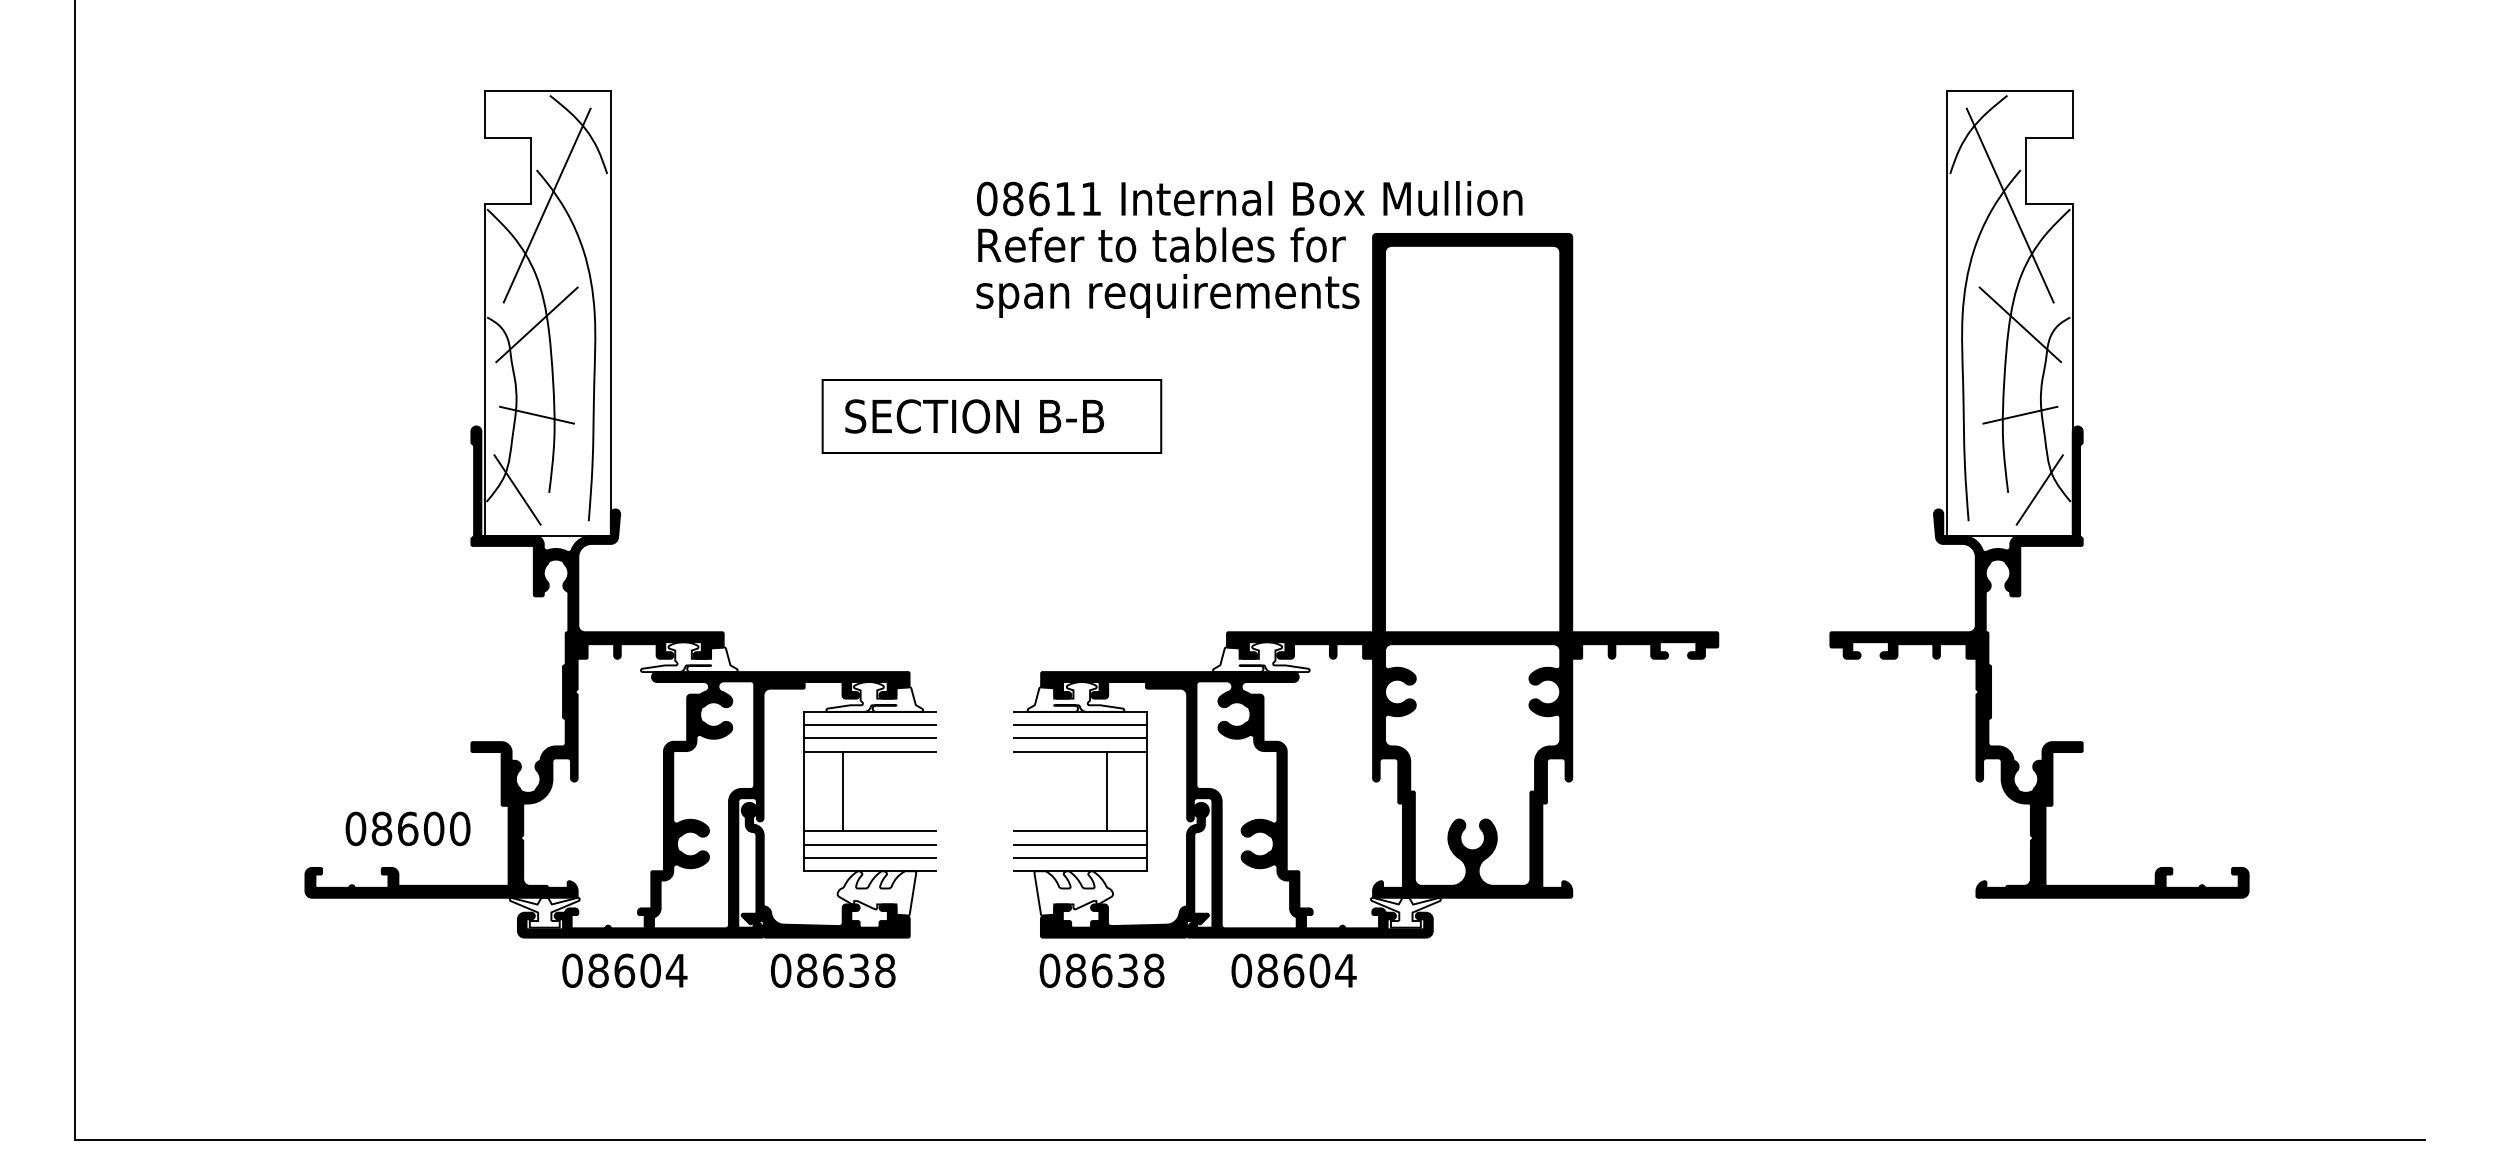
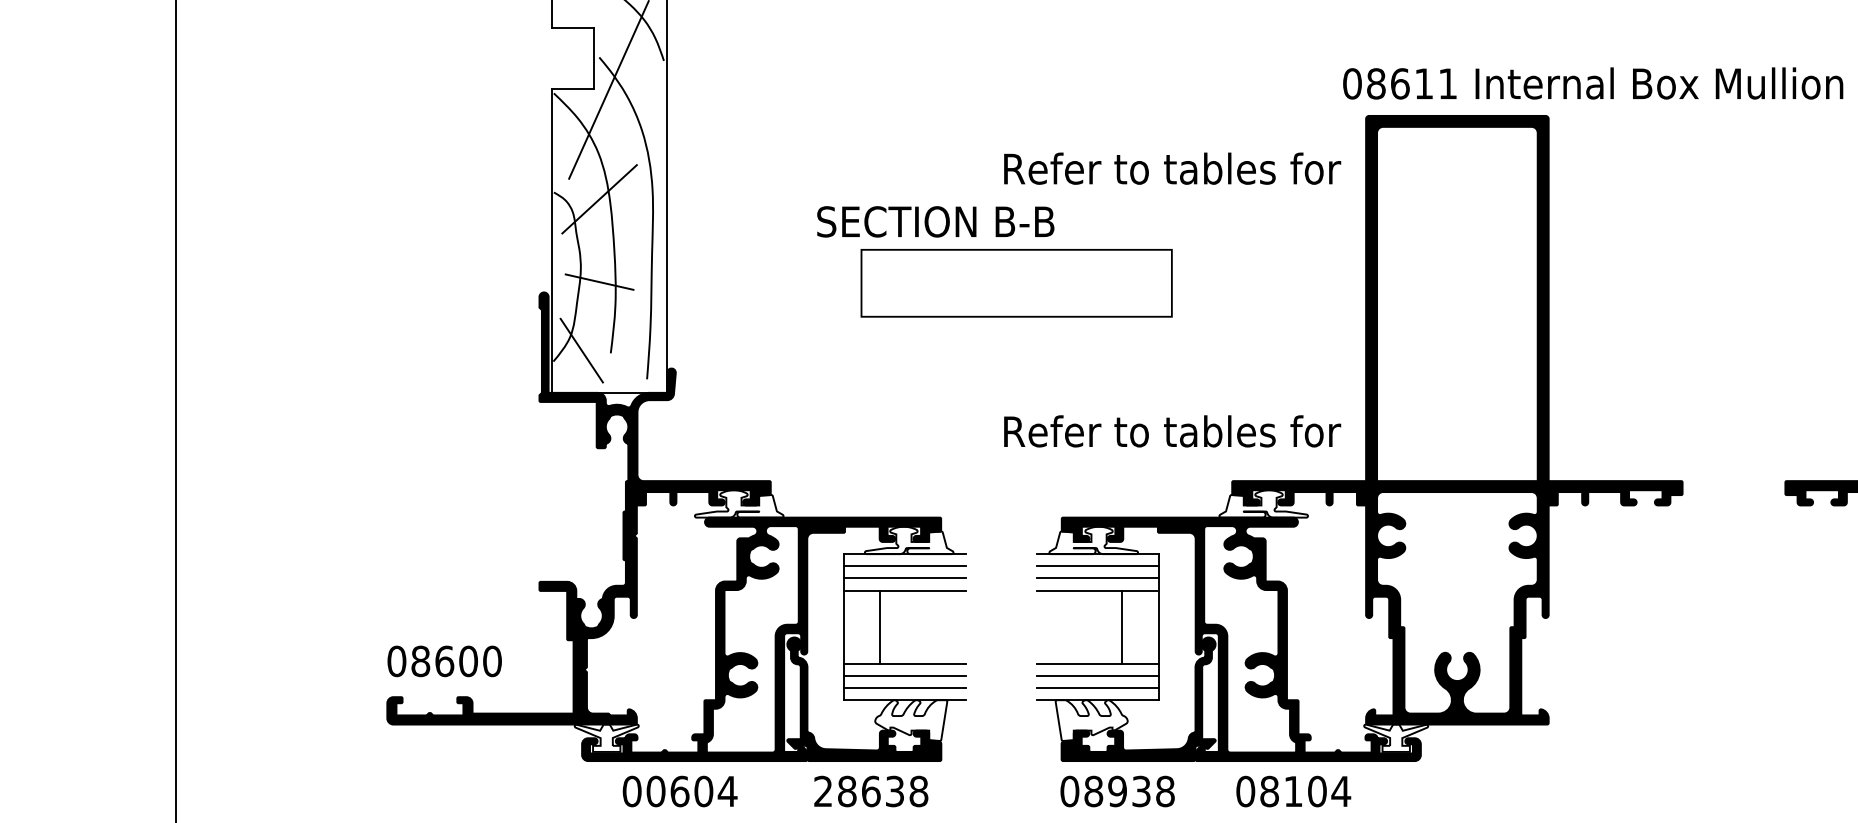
text: (1249, 198) -> (1592, 83), moved
text: (1161, 244) -> (1172, 430), moved
text: (1167, 295) -> (1177, 172), span requirements -> Refer to tables for
text: (974, 416) -> (935, 221), moved
text: (407, 828) -> (444, 661), moved
text: (598, 970) -> (655, 791), 08604 -> 00604
text: (780, 970) -> (822, 791), 08638 -> 28638
text: (1101, 970) -> (1117, 791), 08638 -> 08938
text: (1293, 970) -> (1293, 791), 08604 -> 08104

